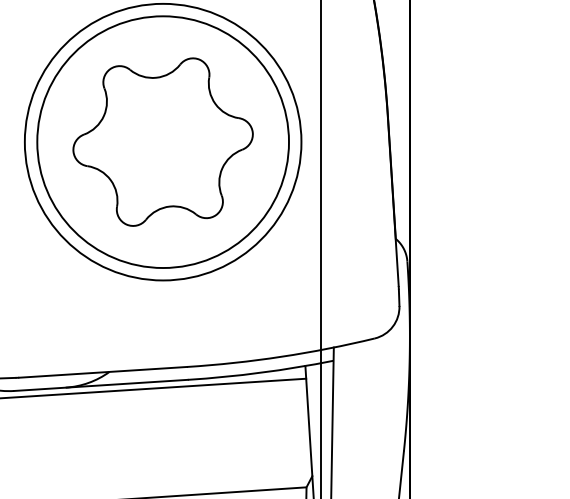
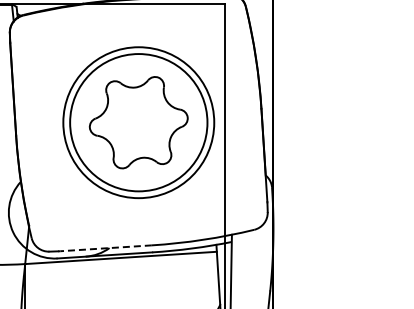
line: (103, 372) -> (106, 248), solid -> dashed

